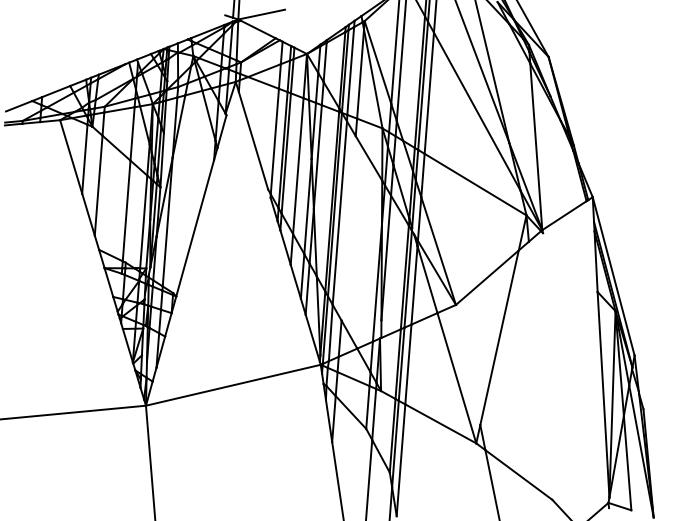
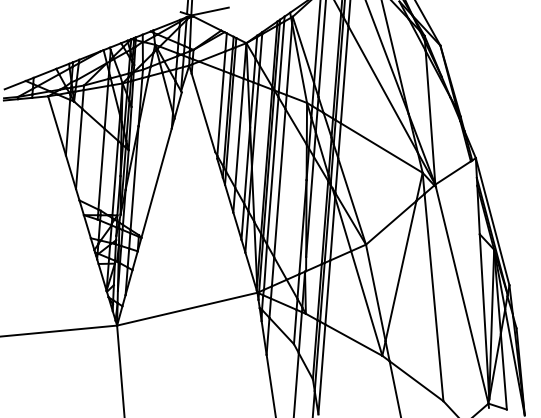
line: (348, 228) -> (279, 183), added
line: (467, 364) -> (375, 292), added
line: (574, 368) -> (461, 295), added
line: (540, 370) -> (433, 297), added

